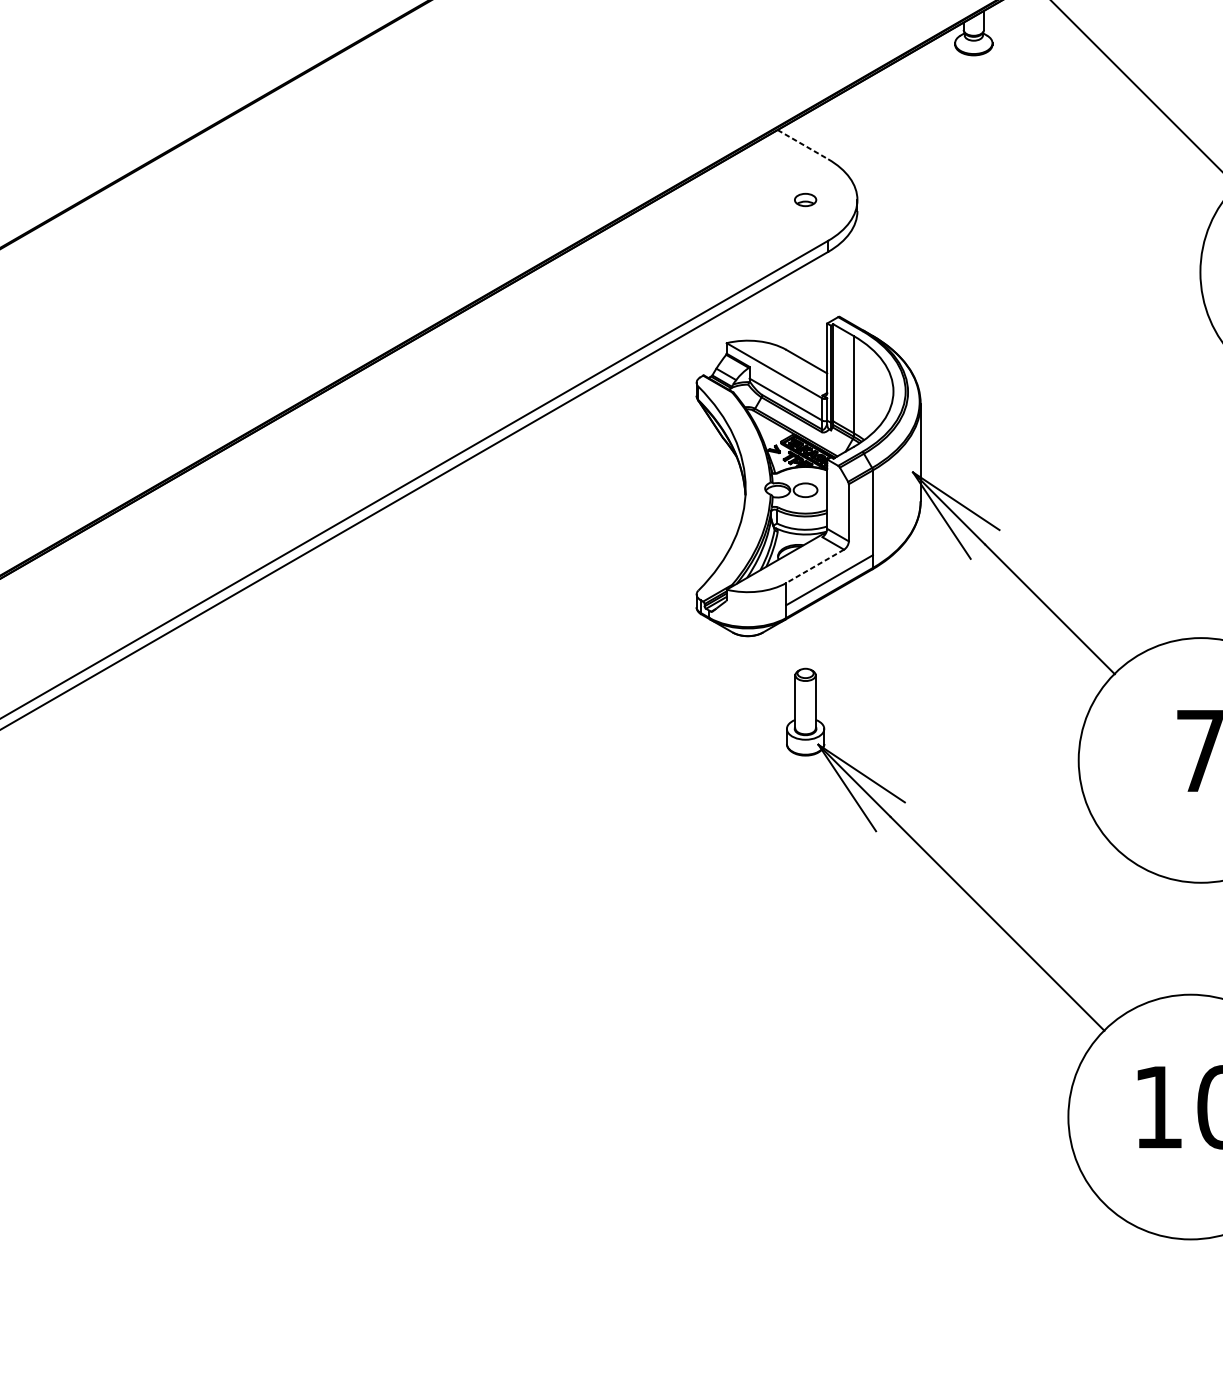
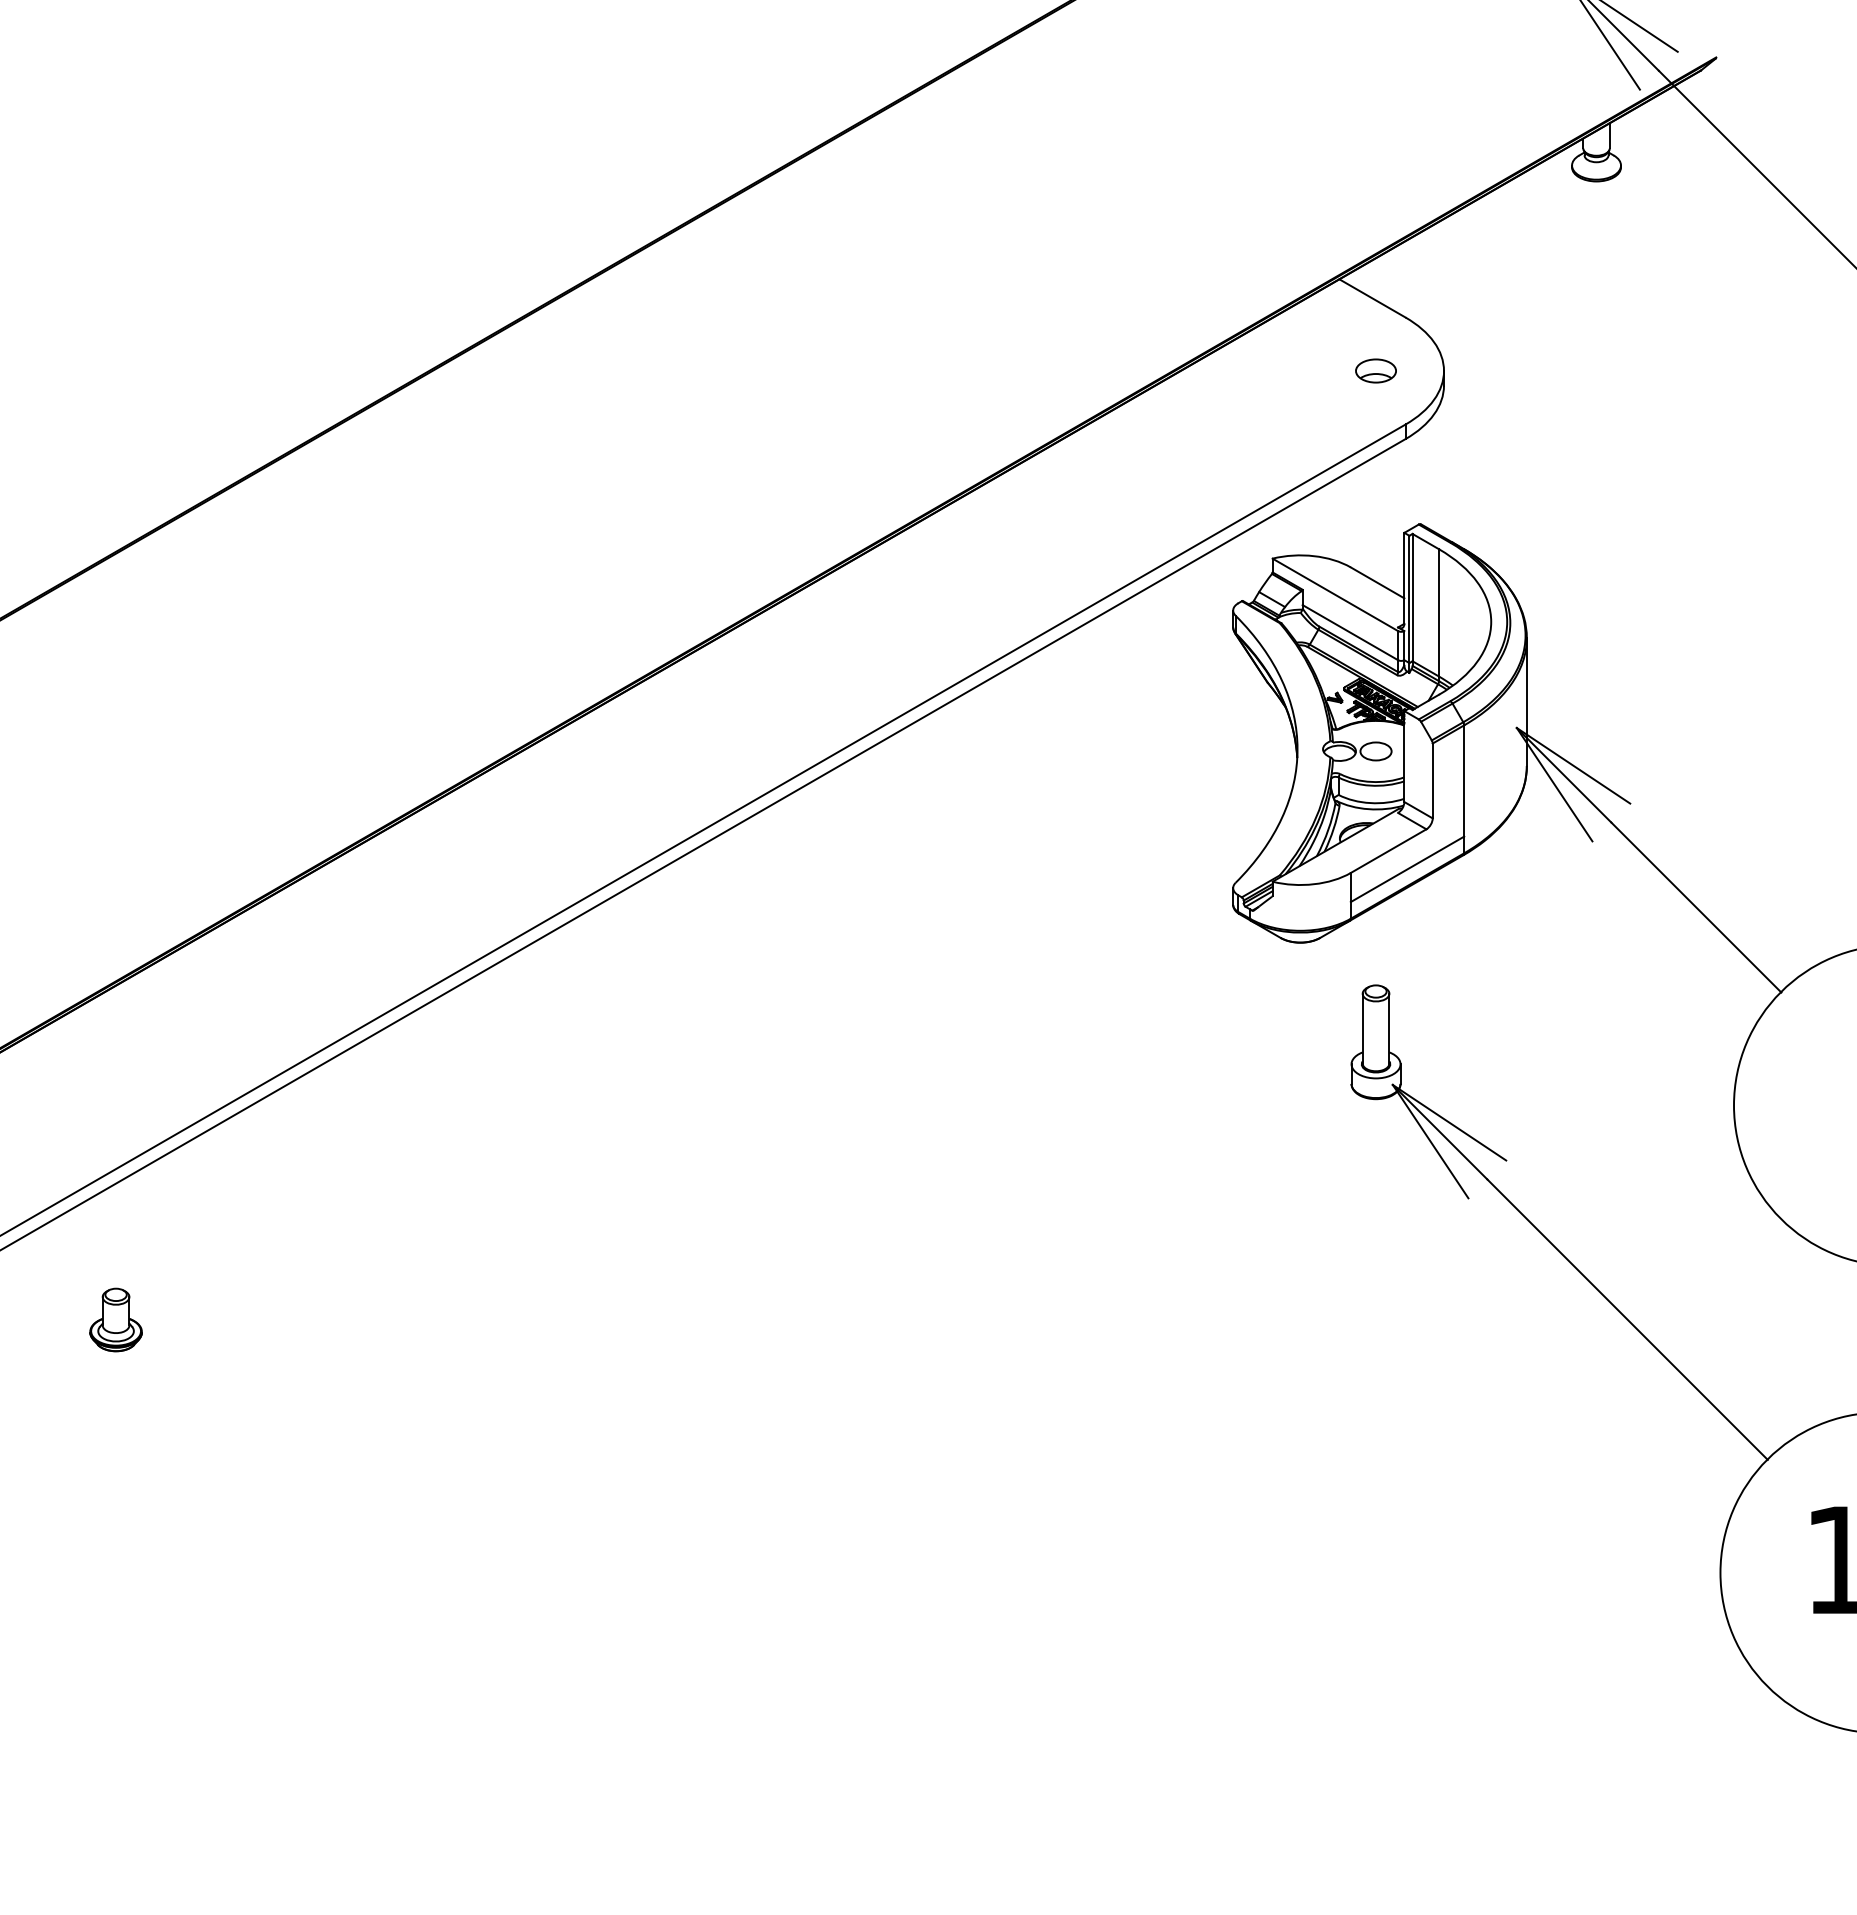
line: (802, 144) -> (1372, 298), dashed -> solid
part: (805, 199) -> (1375, 370), size x1.43
line: (815, 566) -> (1388, 851), dashed -> solid

